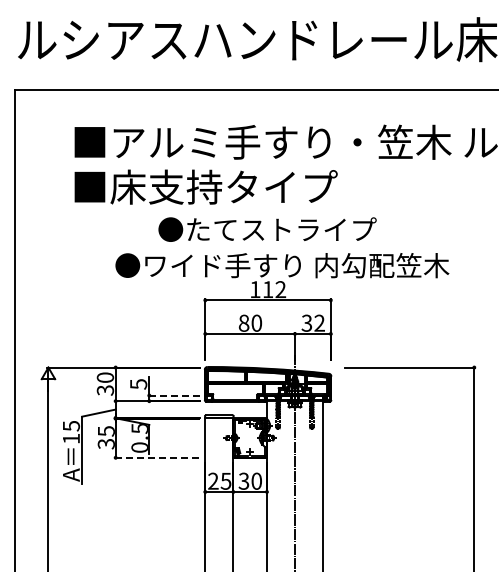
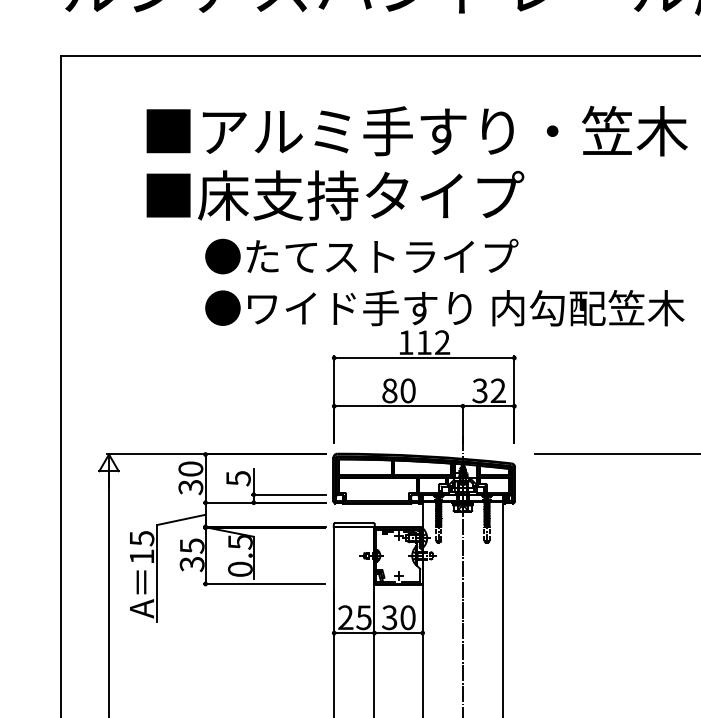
text: (267, 229) -> (361, 256), moved
line: (173, 395) -> (288, 494), dashed -> solid
line: (156, 457) -> (264, 583), dashed -> solid

